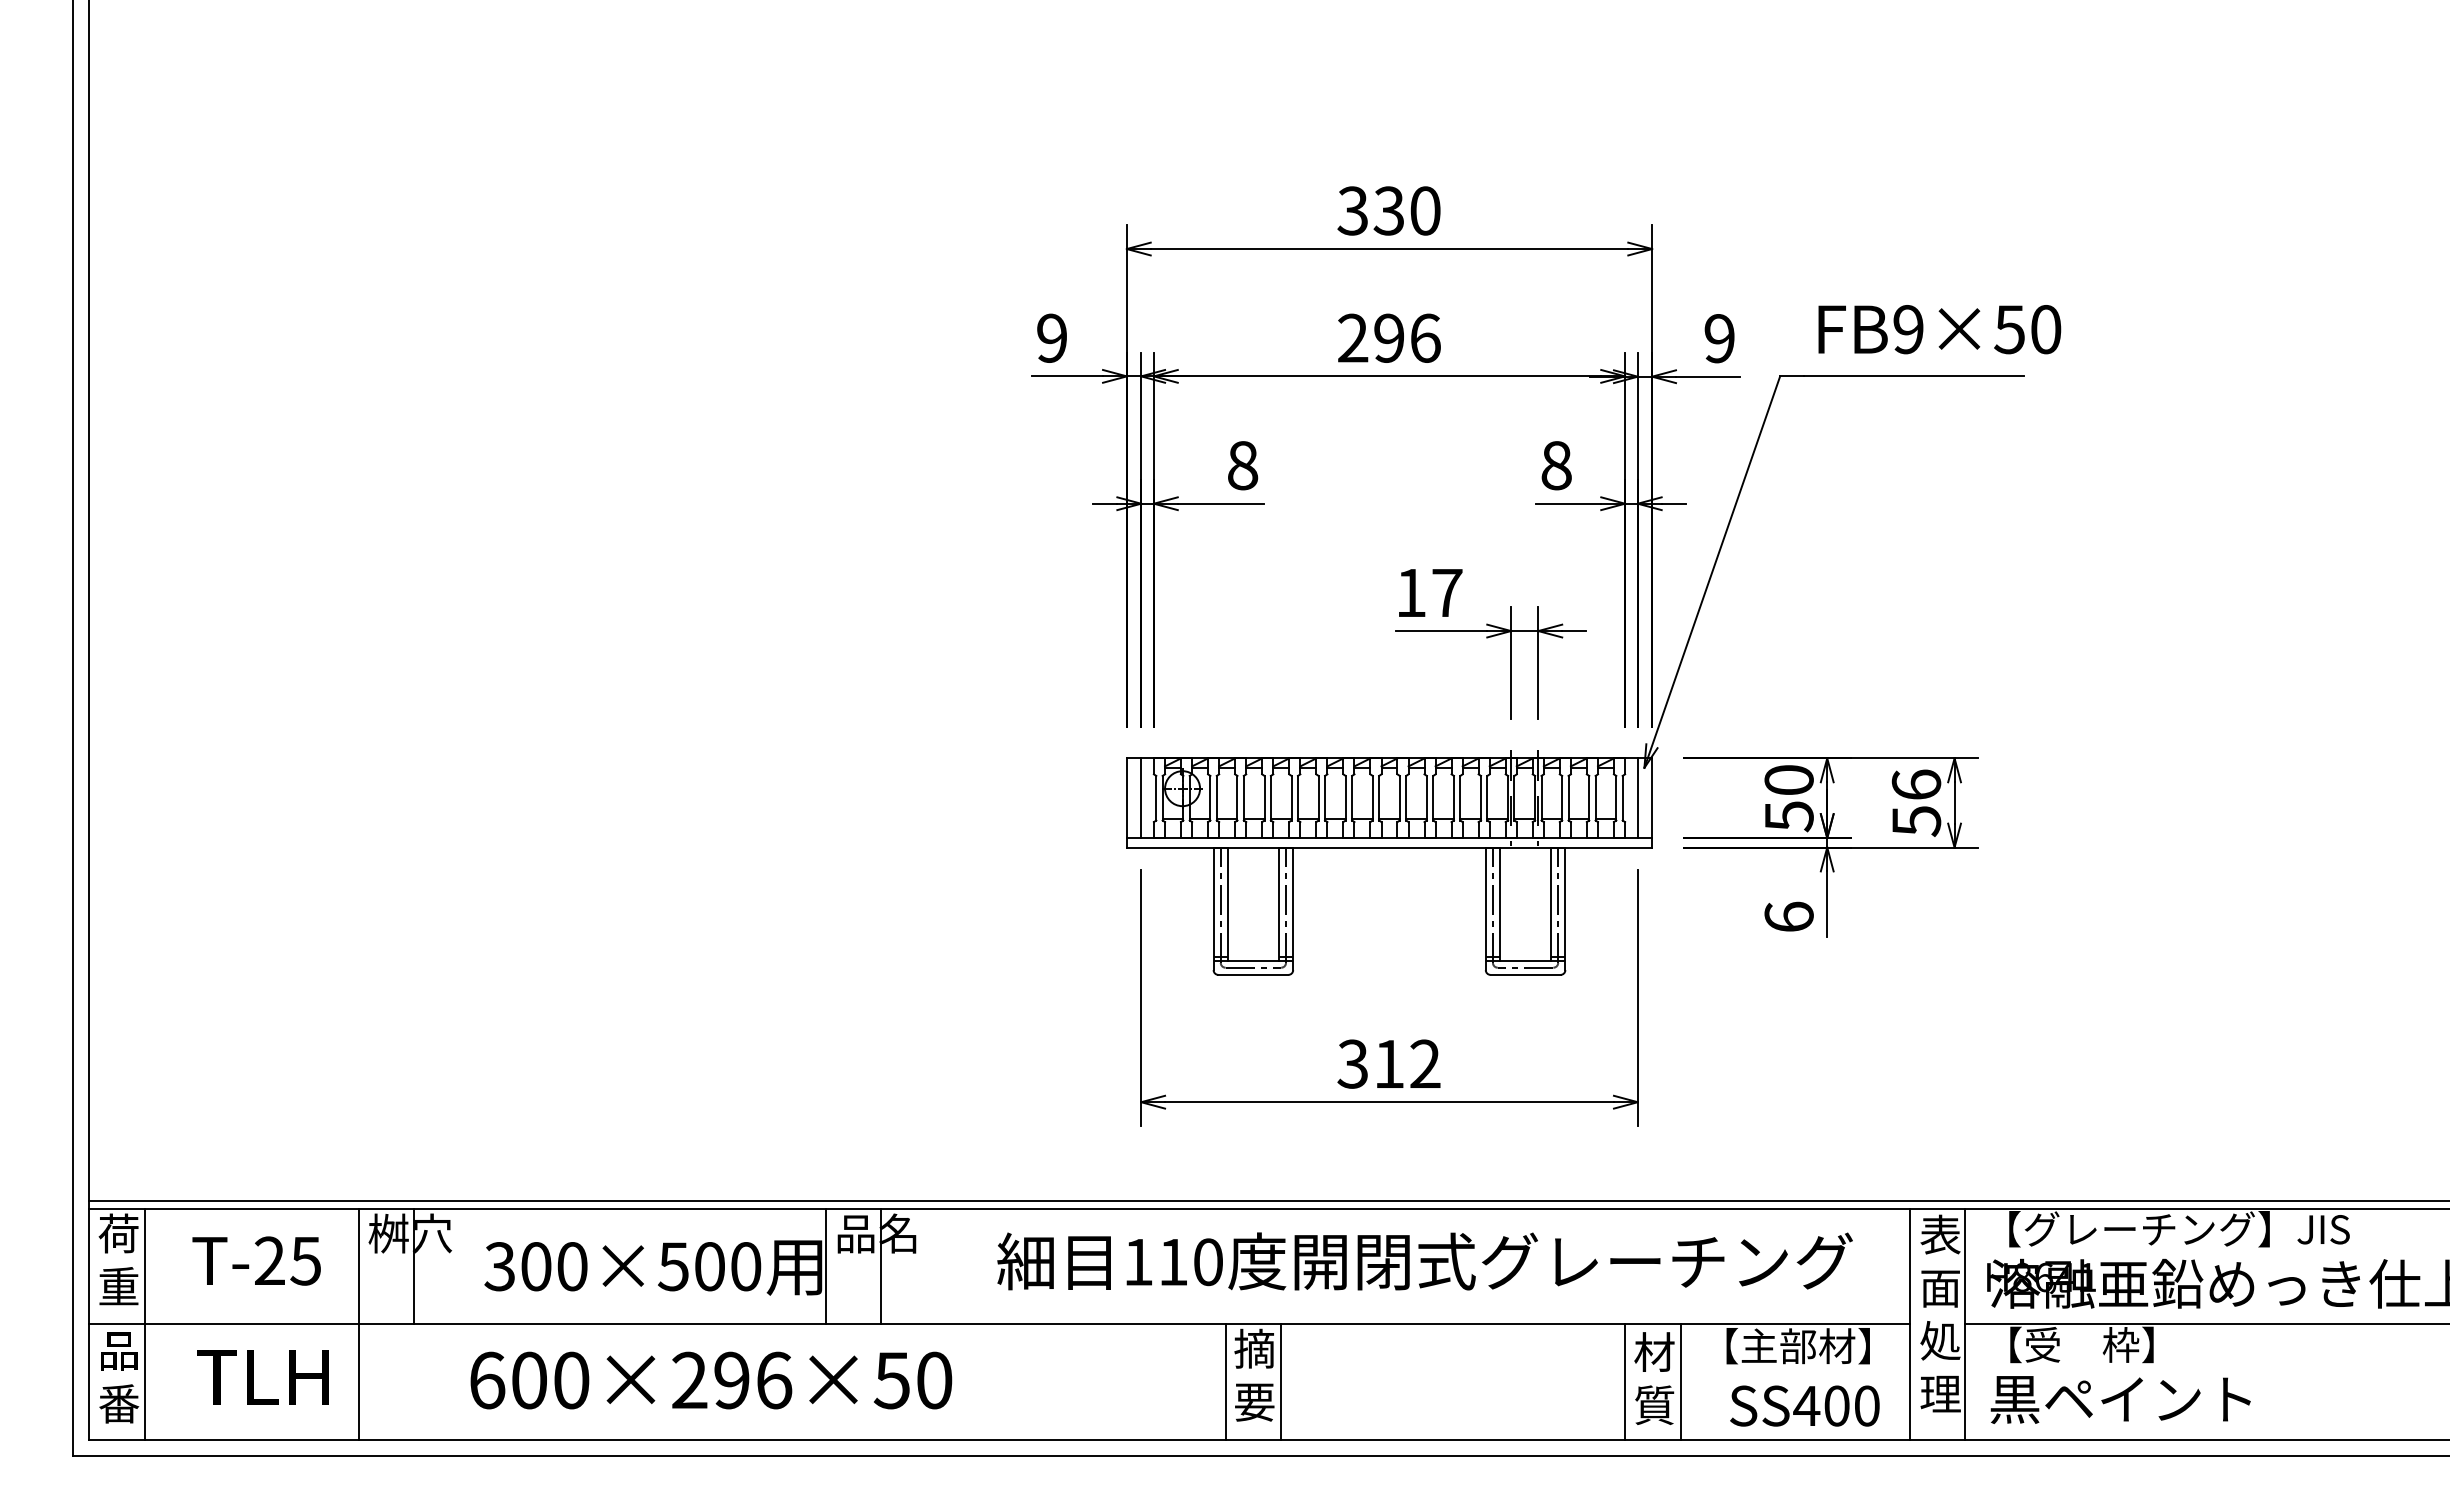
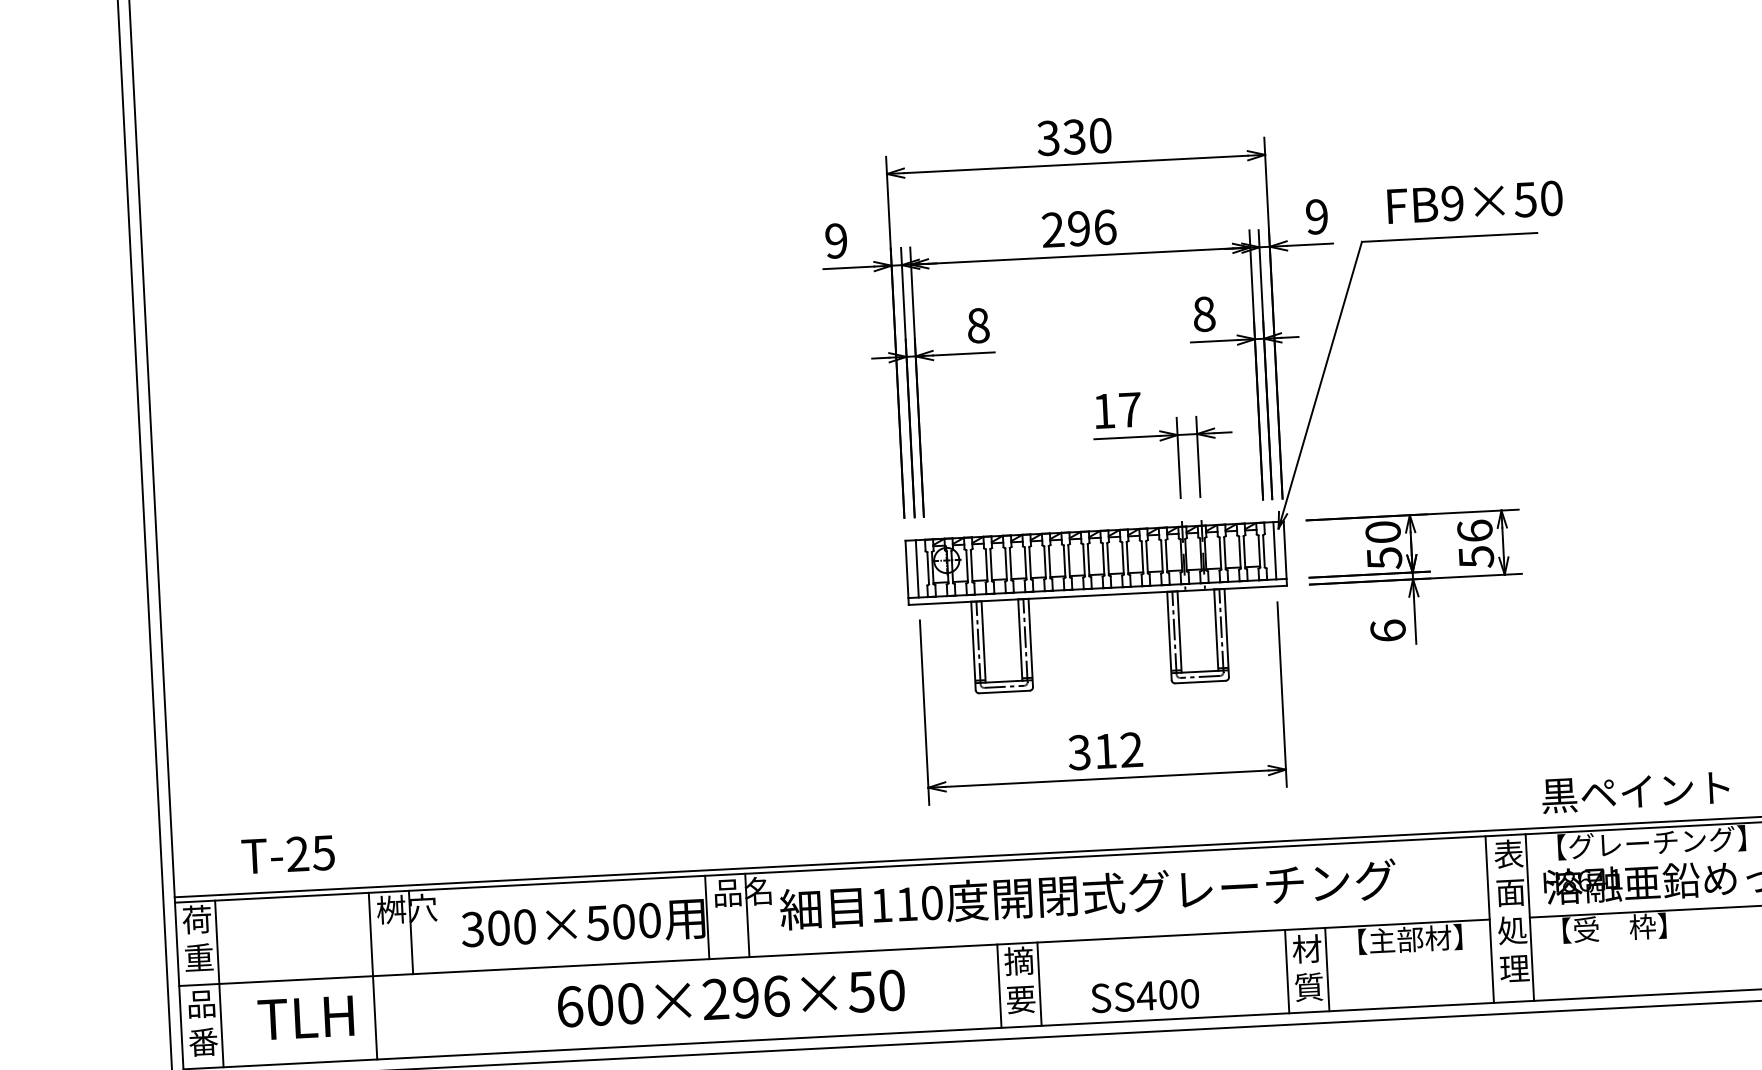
text: (256, 1260) -> (288, 854), moved
text: (1424, 1261) -> (1087, 894), moved
text: (711, 1380) -> (731, 998), moved
text: (2120, 1399) -> (1635, 791), moved
text: (1804, 1405) -> (1144, 995), moved

